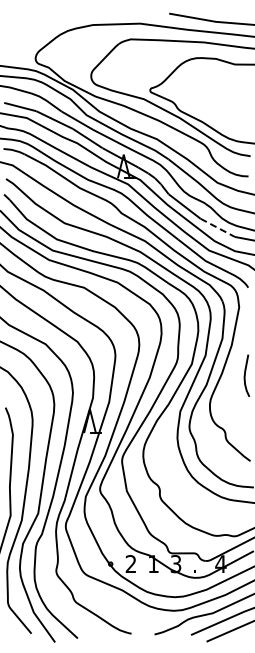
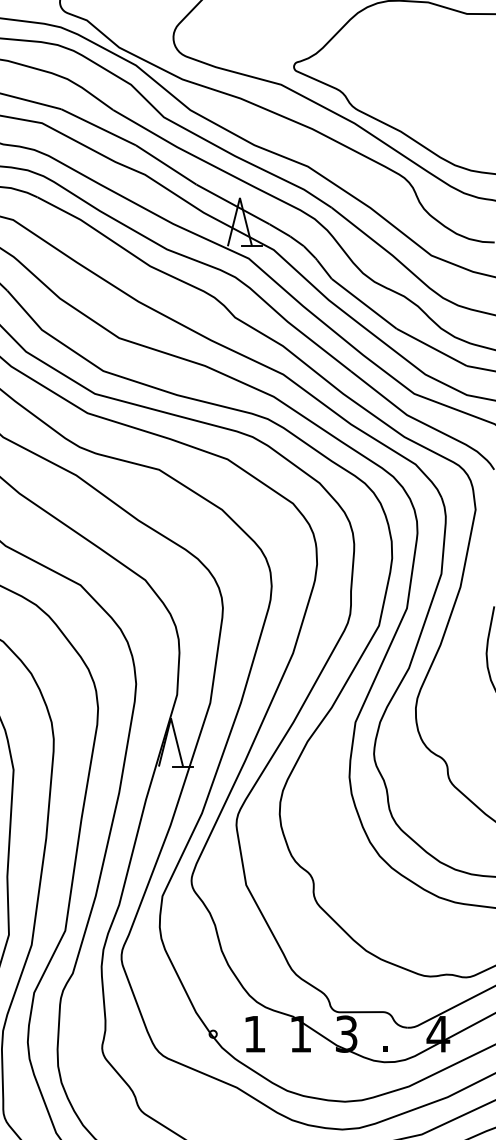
line: (218, 228) -> (433, 348), dashed -> solid
text: (130, 563) -> (253, 1032), 2 -> 1

